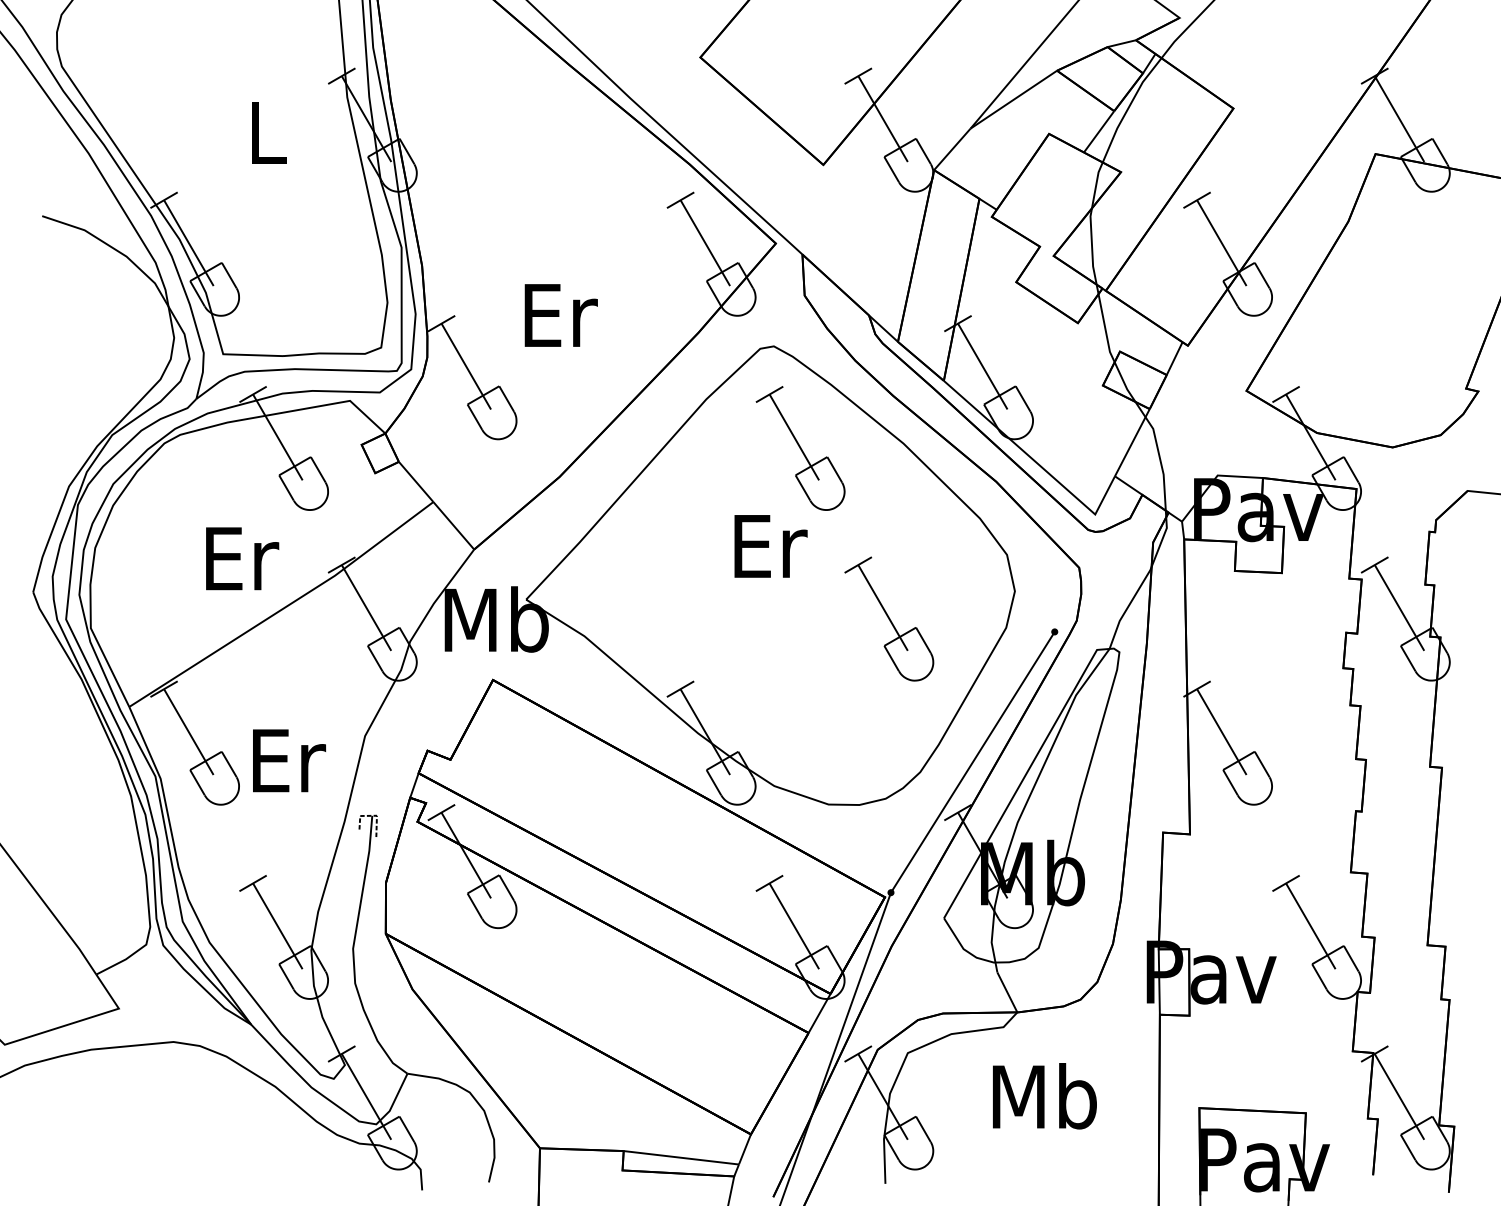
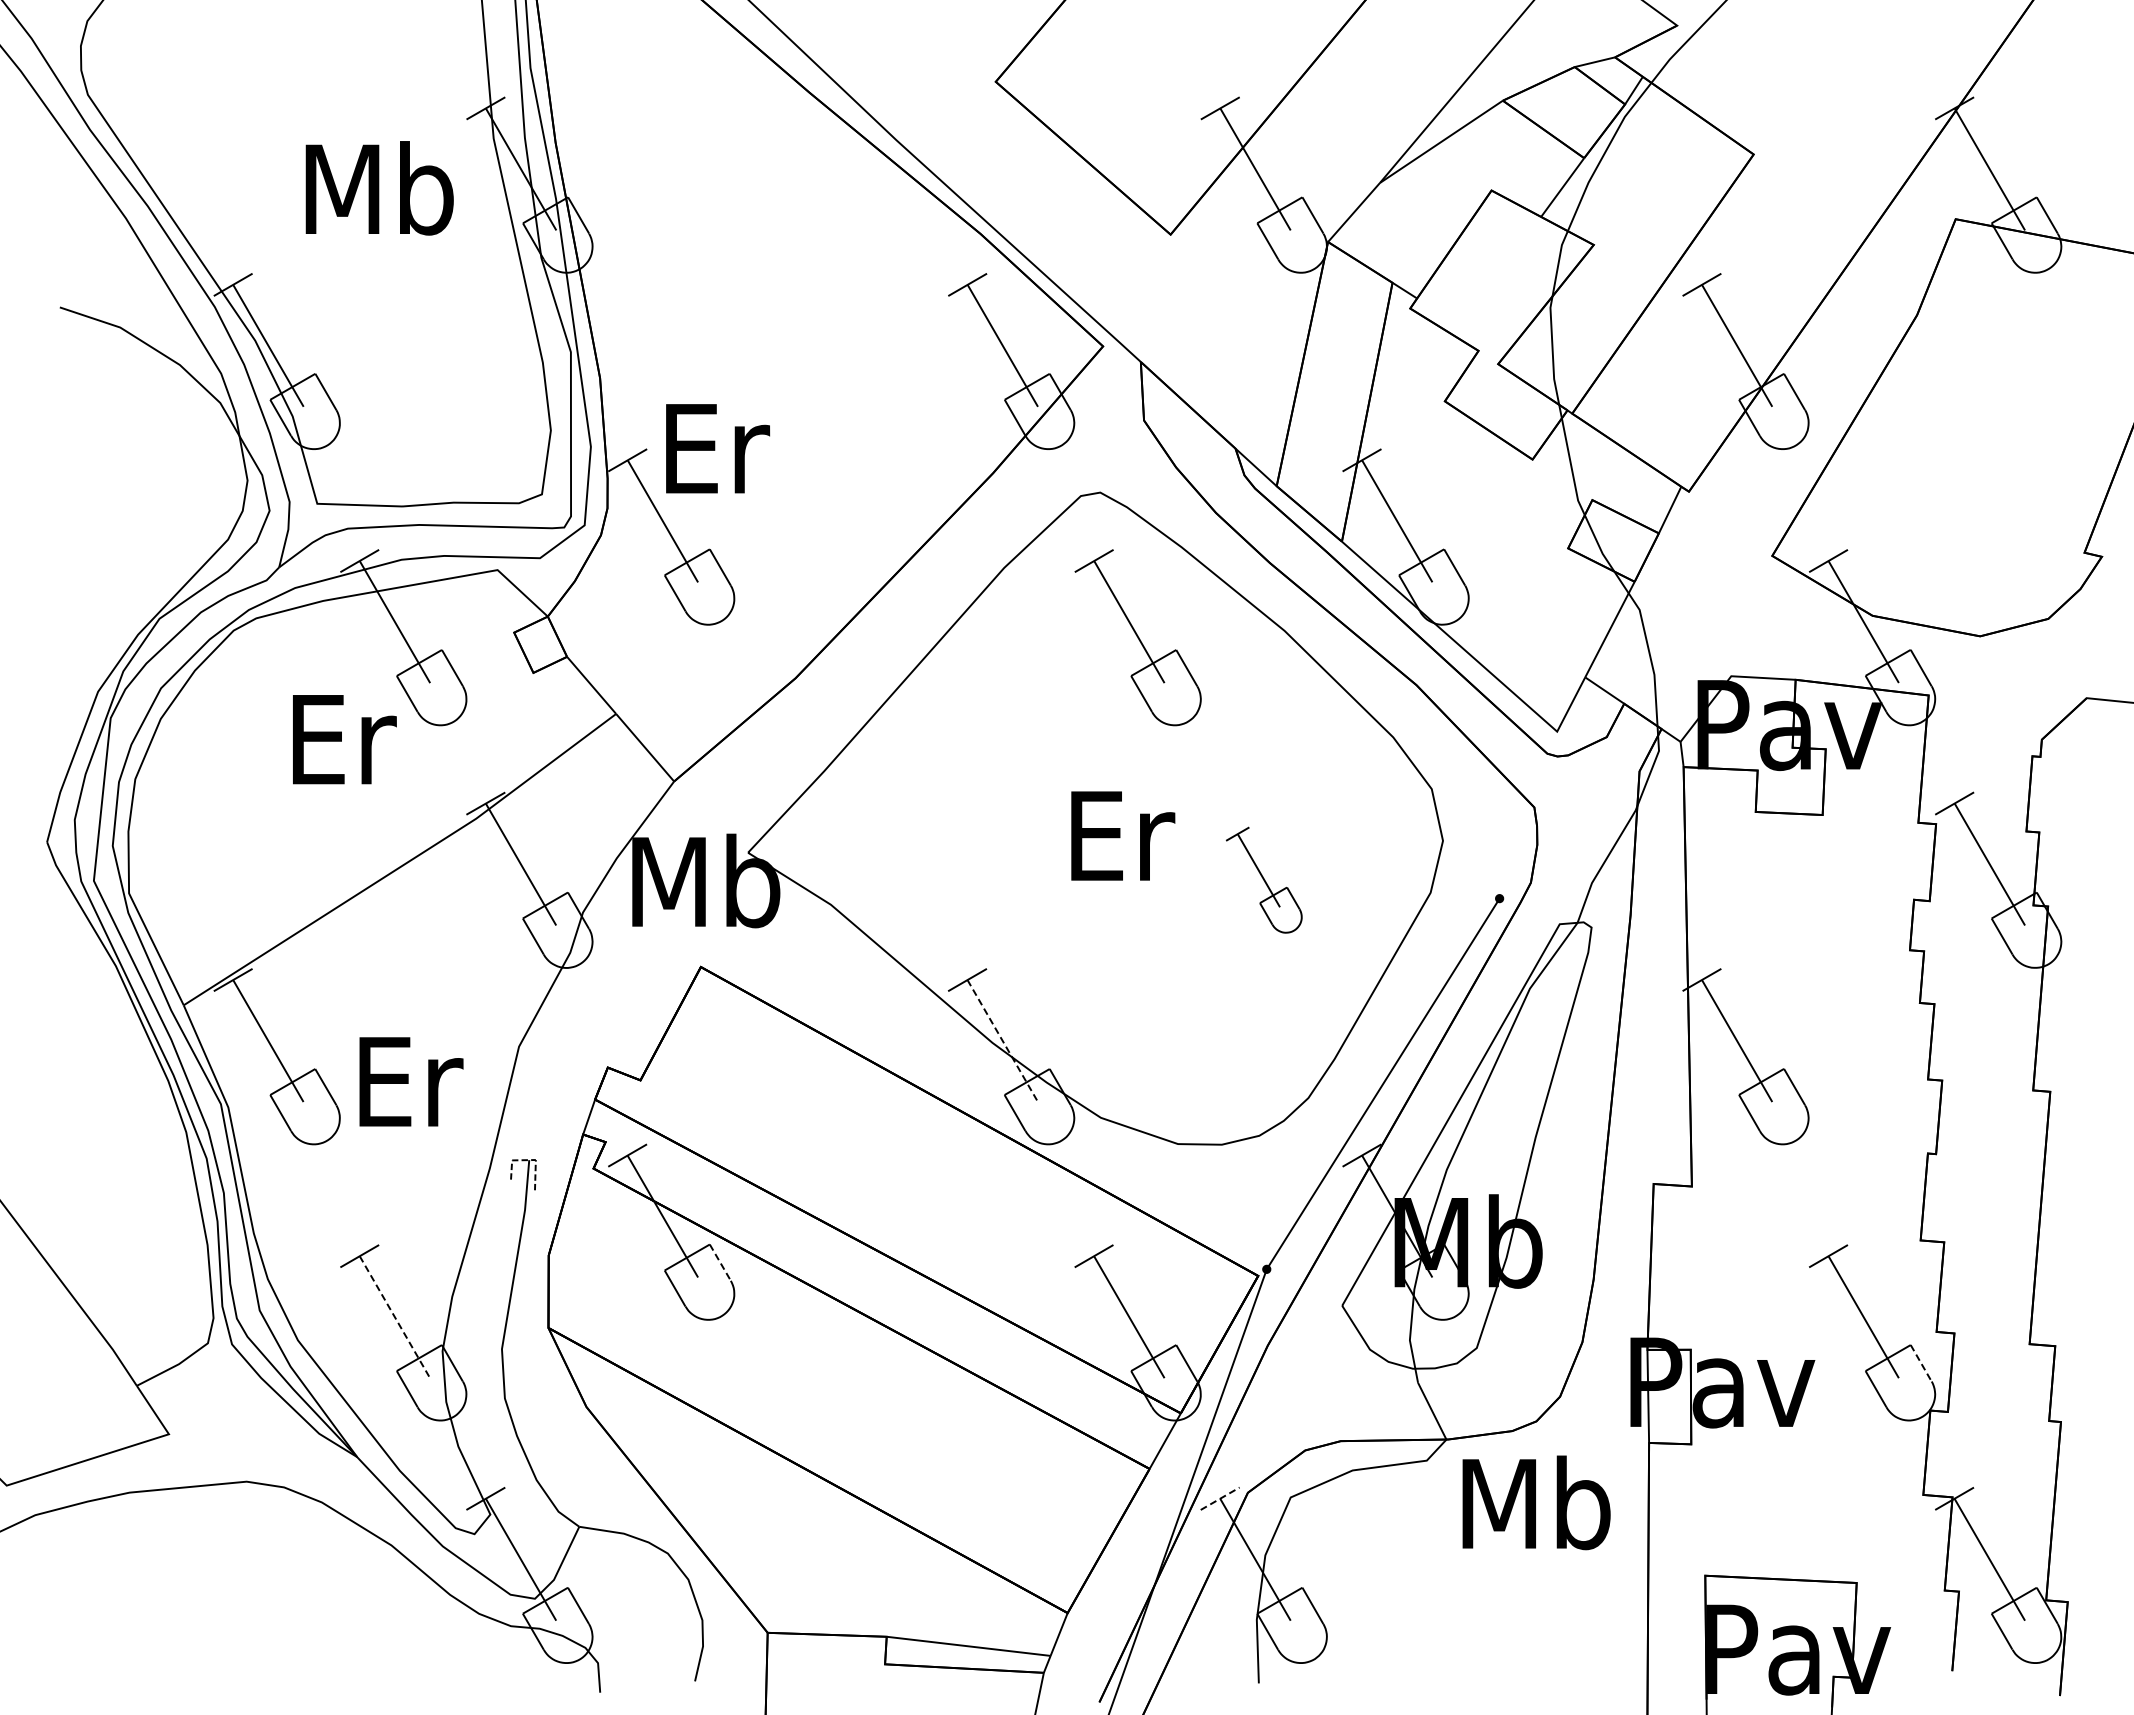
text: (266, 132) -> (379, 188), L -> Mb
text: (561, 315) -> (718, 448), moved
text: (771, 546) -> (1123, 835), moved
text: (242, 558) -> (344, 739), moved
part: (888, 618) -> (1263, 879), size x0.6
line: (705, 732) -> (1003, 1041), solid -> dashed
line: (506, 887) -> (720, 1262), solid -> dashed
line: (278, 926) -> (395, 1317), solid -> dashed
line: (1351, 958) -> (1921, 1363), solid -> dashed
line: (858, 1053) -> (1220, 1498), solid -> dashed
text: (1044, 1096) -> (1536, 1502), moved

